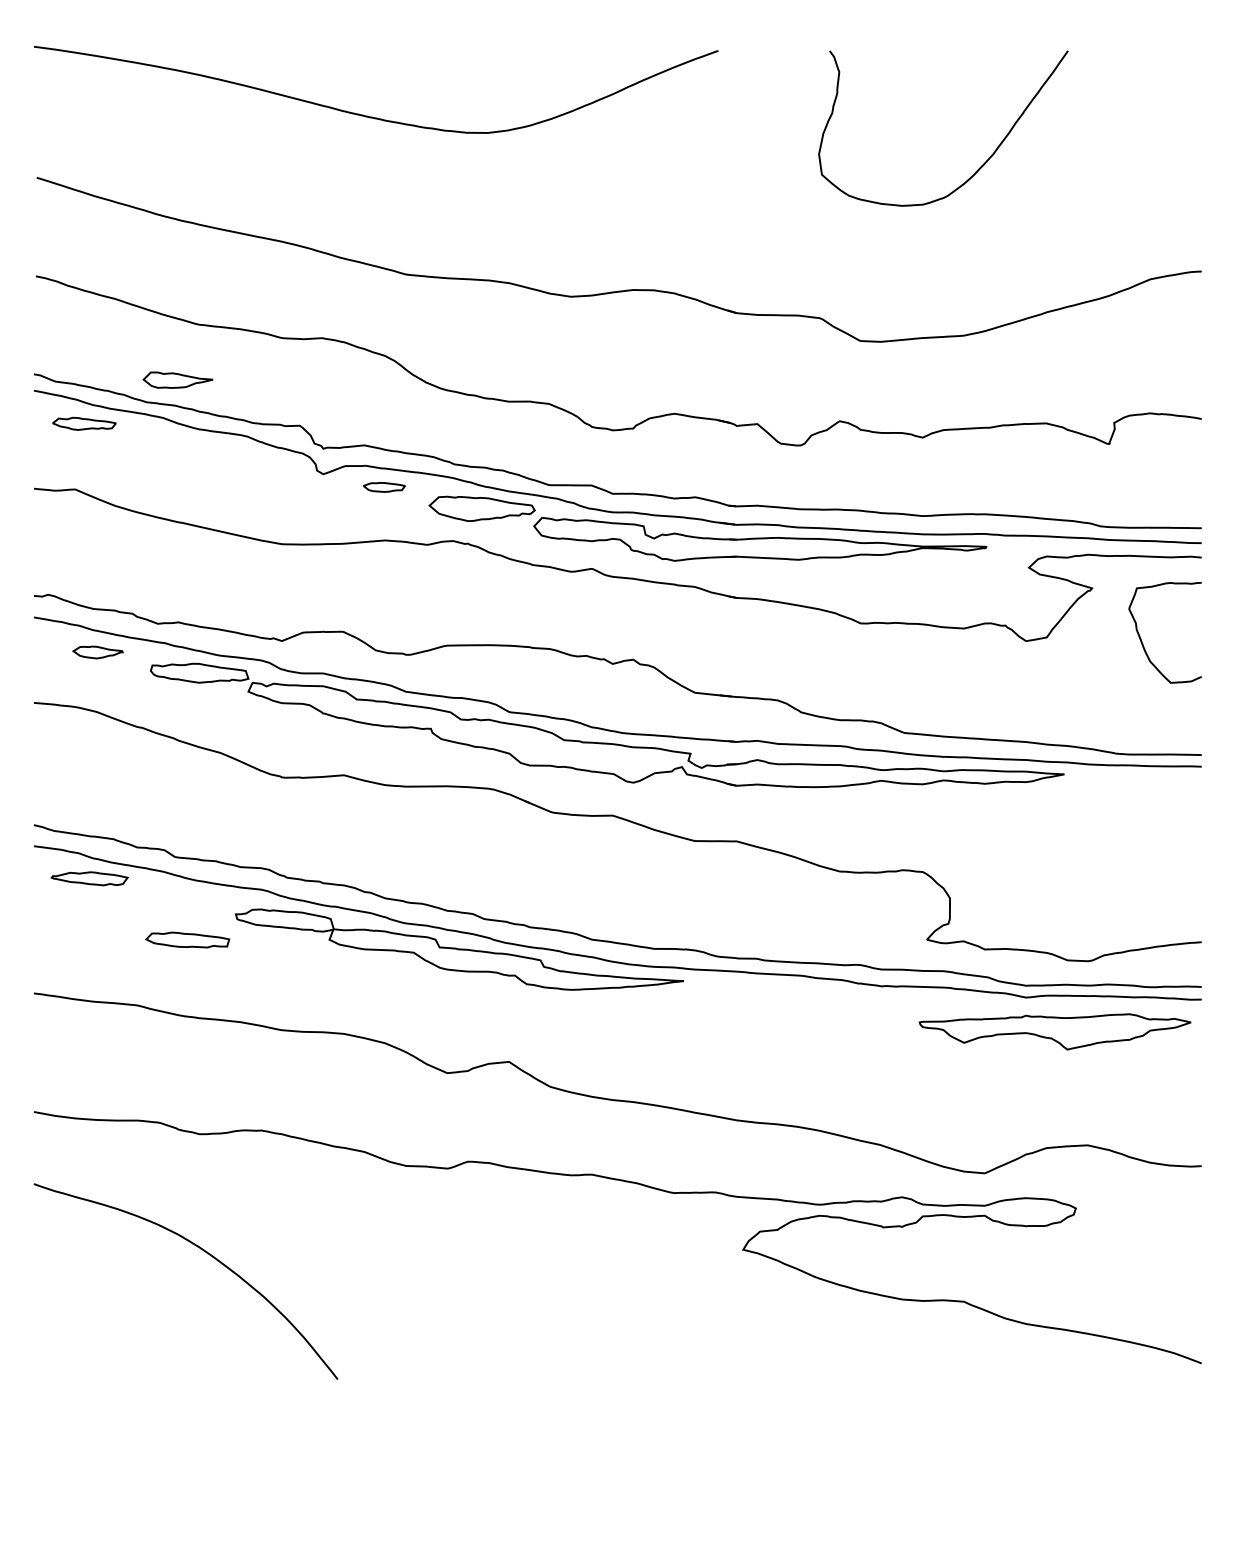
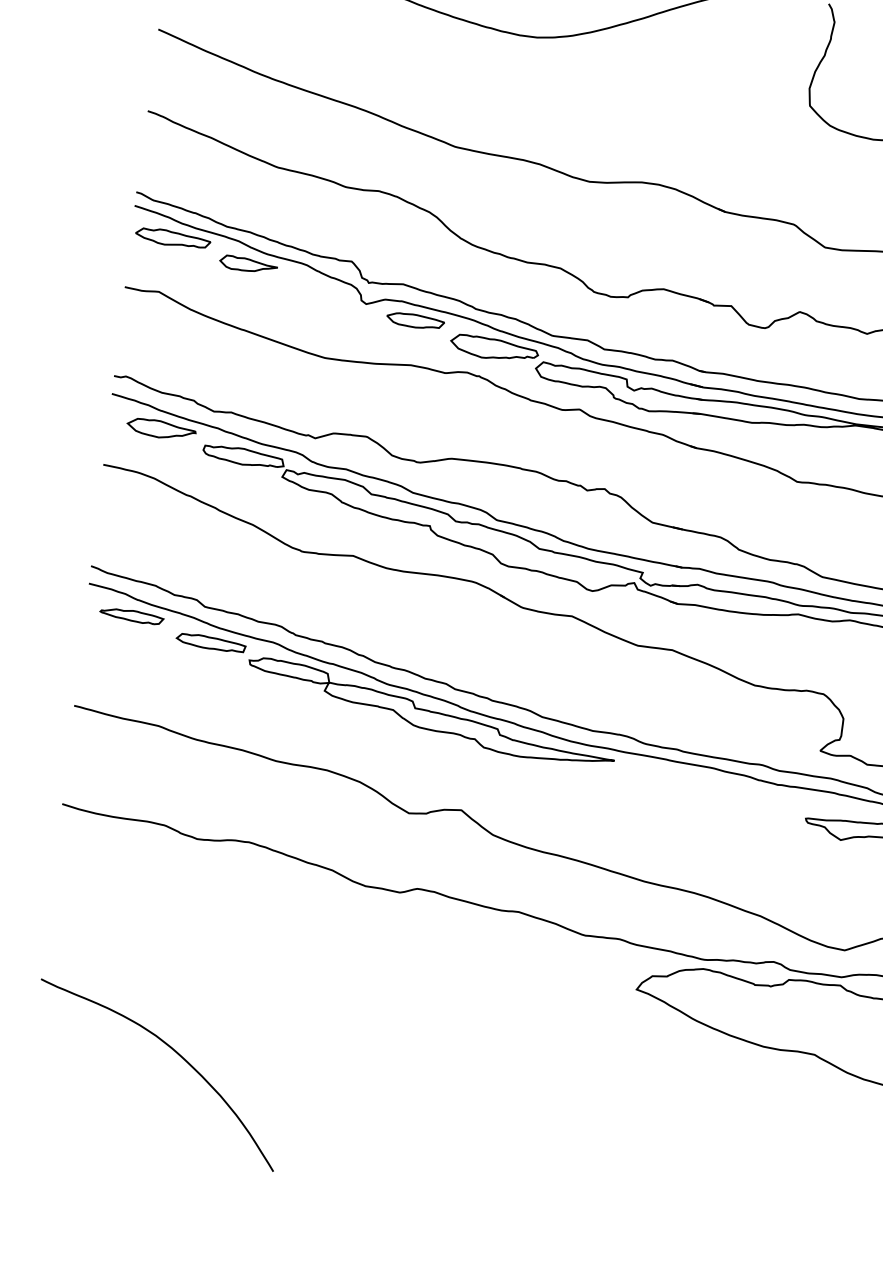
part: (177, 379) -> (248, 263), moved
part: (84, 423) -> (173, 238), size x1.43
part: (384, 487) -> (415, 321), size x1.67
part: (97, 652) -> (161, 429), size x1.67
part: (187, 939) -> (211, 642), moved
curve: (203, 1251) -> (174, 1052), moved

